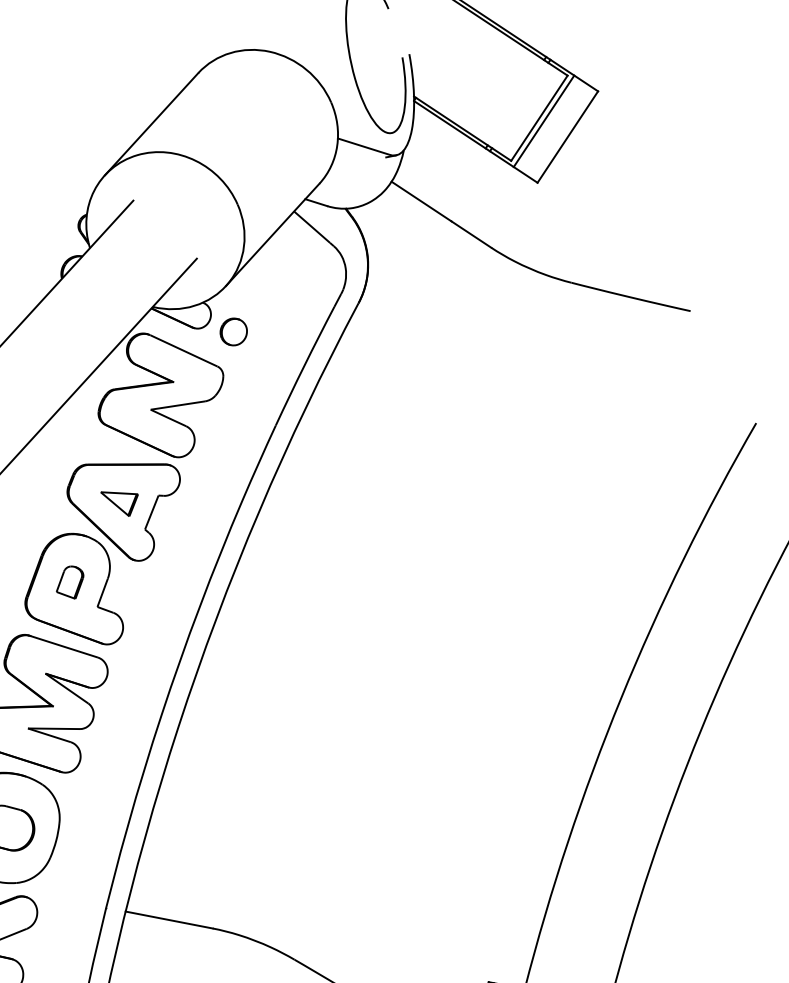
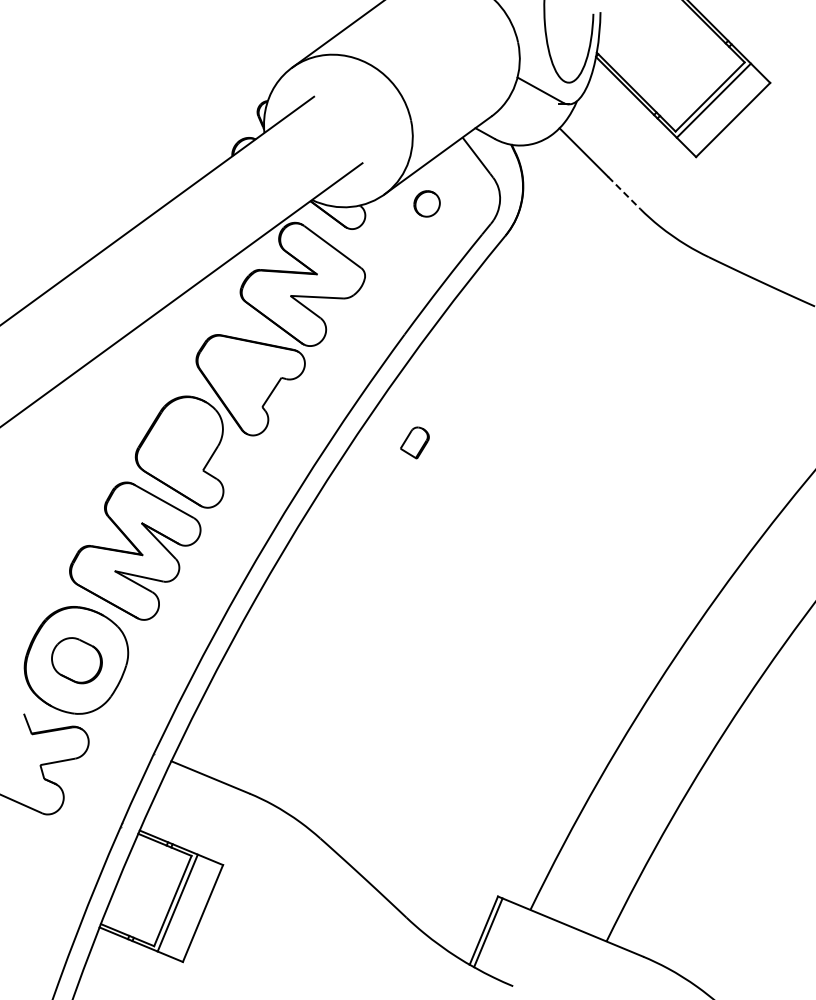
line: (471, 234) -> (624, 192), solid -> dashed
part: (233, 331) -> (426, 203), moved
part: (121, 502) -> (245, 377), removed
part: (69, 582) -> (414, 442), moved

